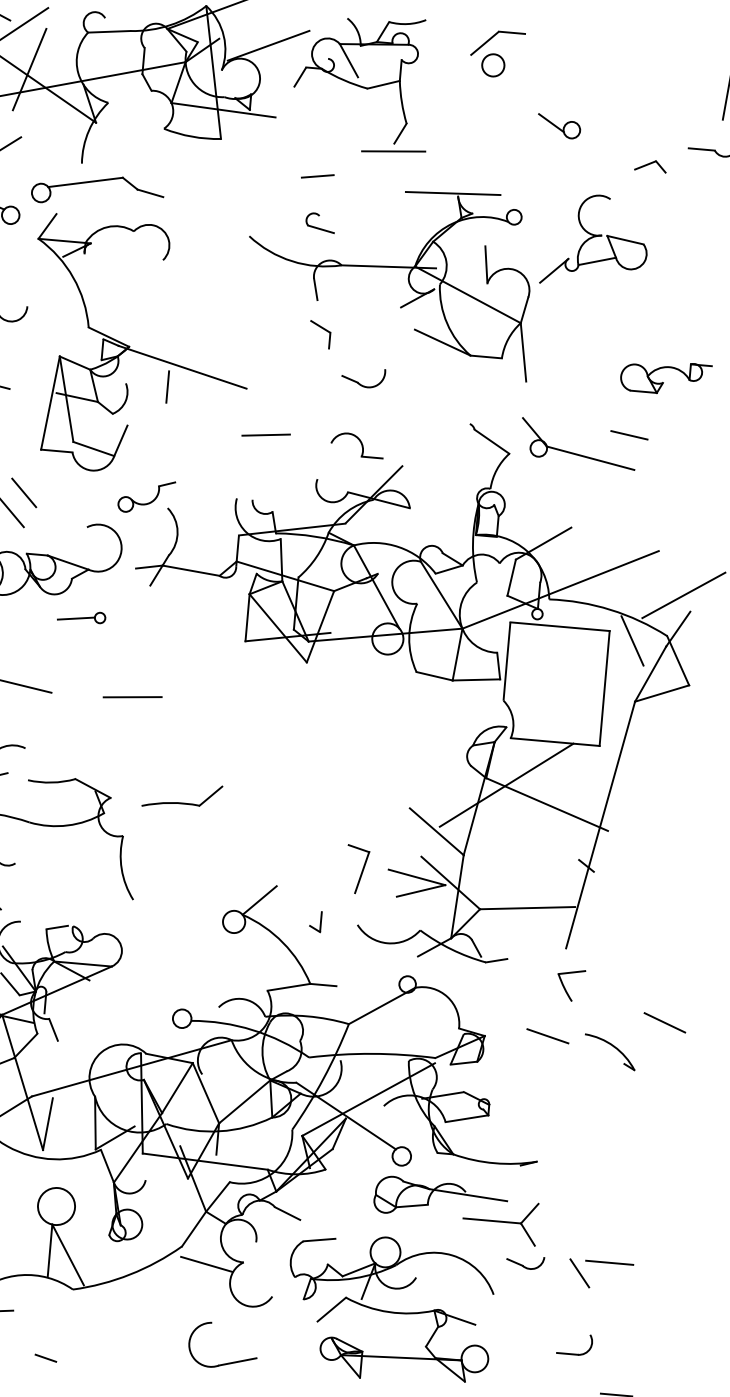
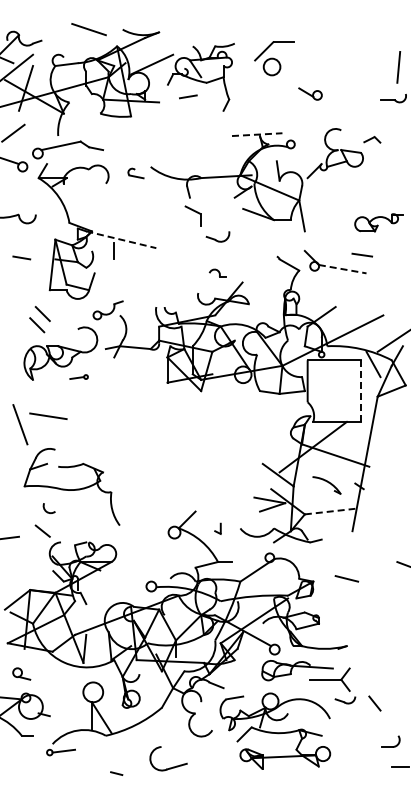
part: (495, 54) -> (273, 58), size x1.4
line: (393, 150) -> (223, 114), removed
part: (651, 165) -> (372, 139), moved
line: (318, 175) -> (188, 96), moved
line: (453, 193) -> (257, 134), solid -> dashed
part: (319, 222) -> (135, 173), moved
part: (319, 333) -> (192, 215), size x1.4
line: (183, 366) -> (121, 239), solid -> dashed
line: (265, 434) -> (168, 271), removed
part: (356, 444) -> (217, 272), size x0.6
line: (592, 458) -> (343, 269), solid -> dashed
part: (80, 615) -> (78, 376), size x0.7
line: (603, 689) -> (360, 391), solid -> dashed
line: (131, 696) -> (109, 417), removed
part: (181, 795) -> (140, 467), removed
part: (357, 868) -> (237, 498), removed
line: (528, 908) -> (330, 511), solid -> dashed
part: (570, 984) -> (356, 550), removed
part: (609, 1052) -> (326, 485), moved
line: (608, 1262) -> (389, 696), removed
line: (206, 1263) -> (175, 715), removed
part: (574, 1344) -> (390, 741), moved
line: (45, 1358) -> (116, 773), moved
part: (223, 1362) -> (169, 767), moved

